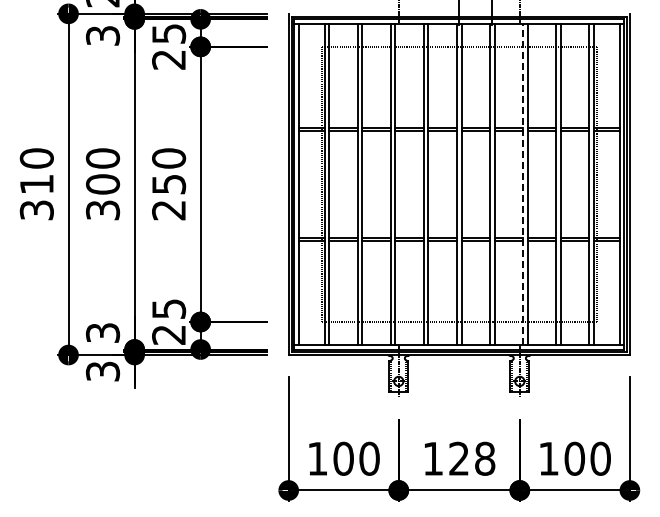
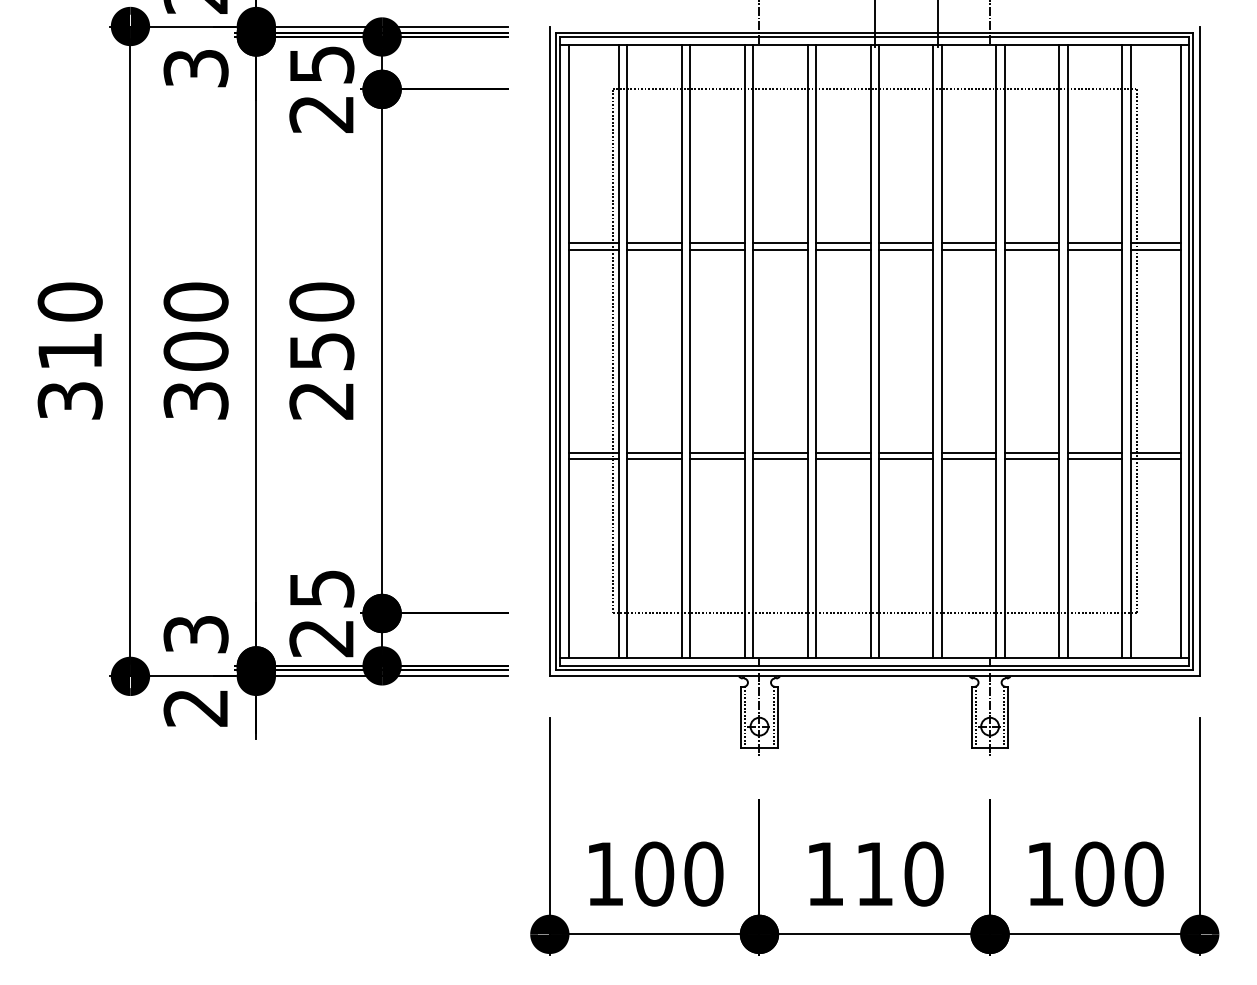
line: (523, 184) -> (997, 351), dashed -> solid
text: (103, 371) -> (197, 707), 3 -> 2
text: (472, 458) -> (899, 873), 128 -> 110

